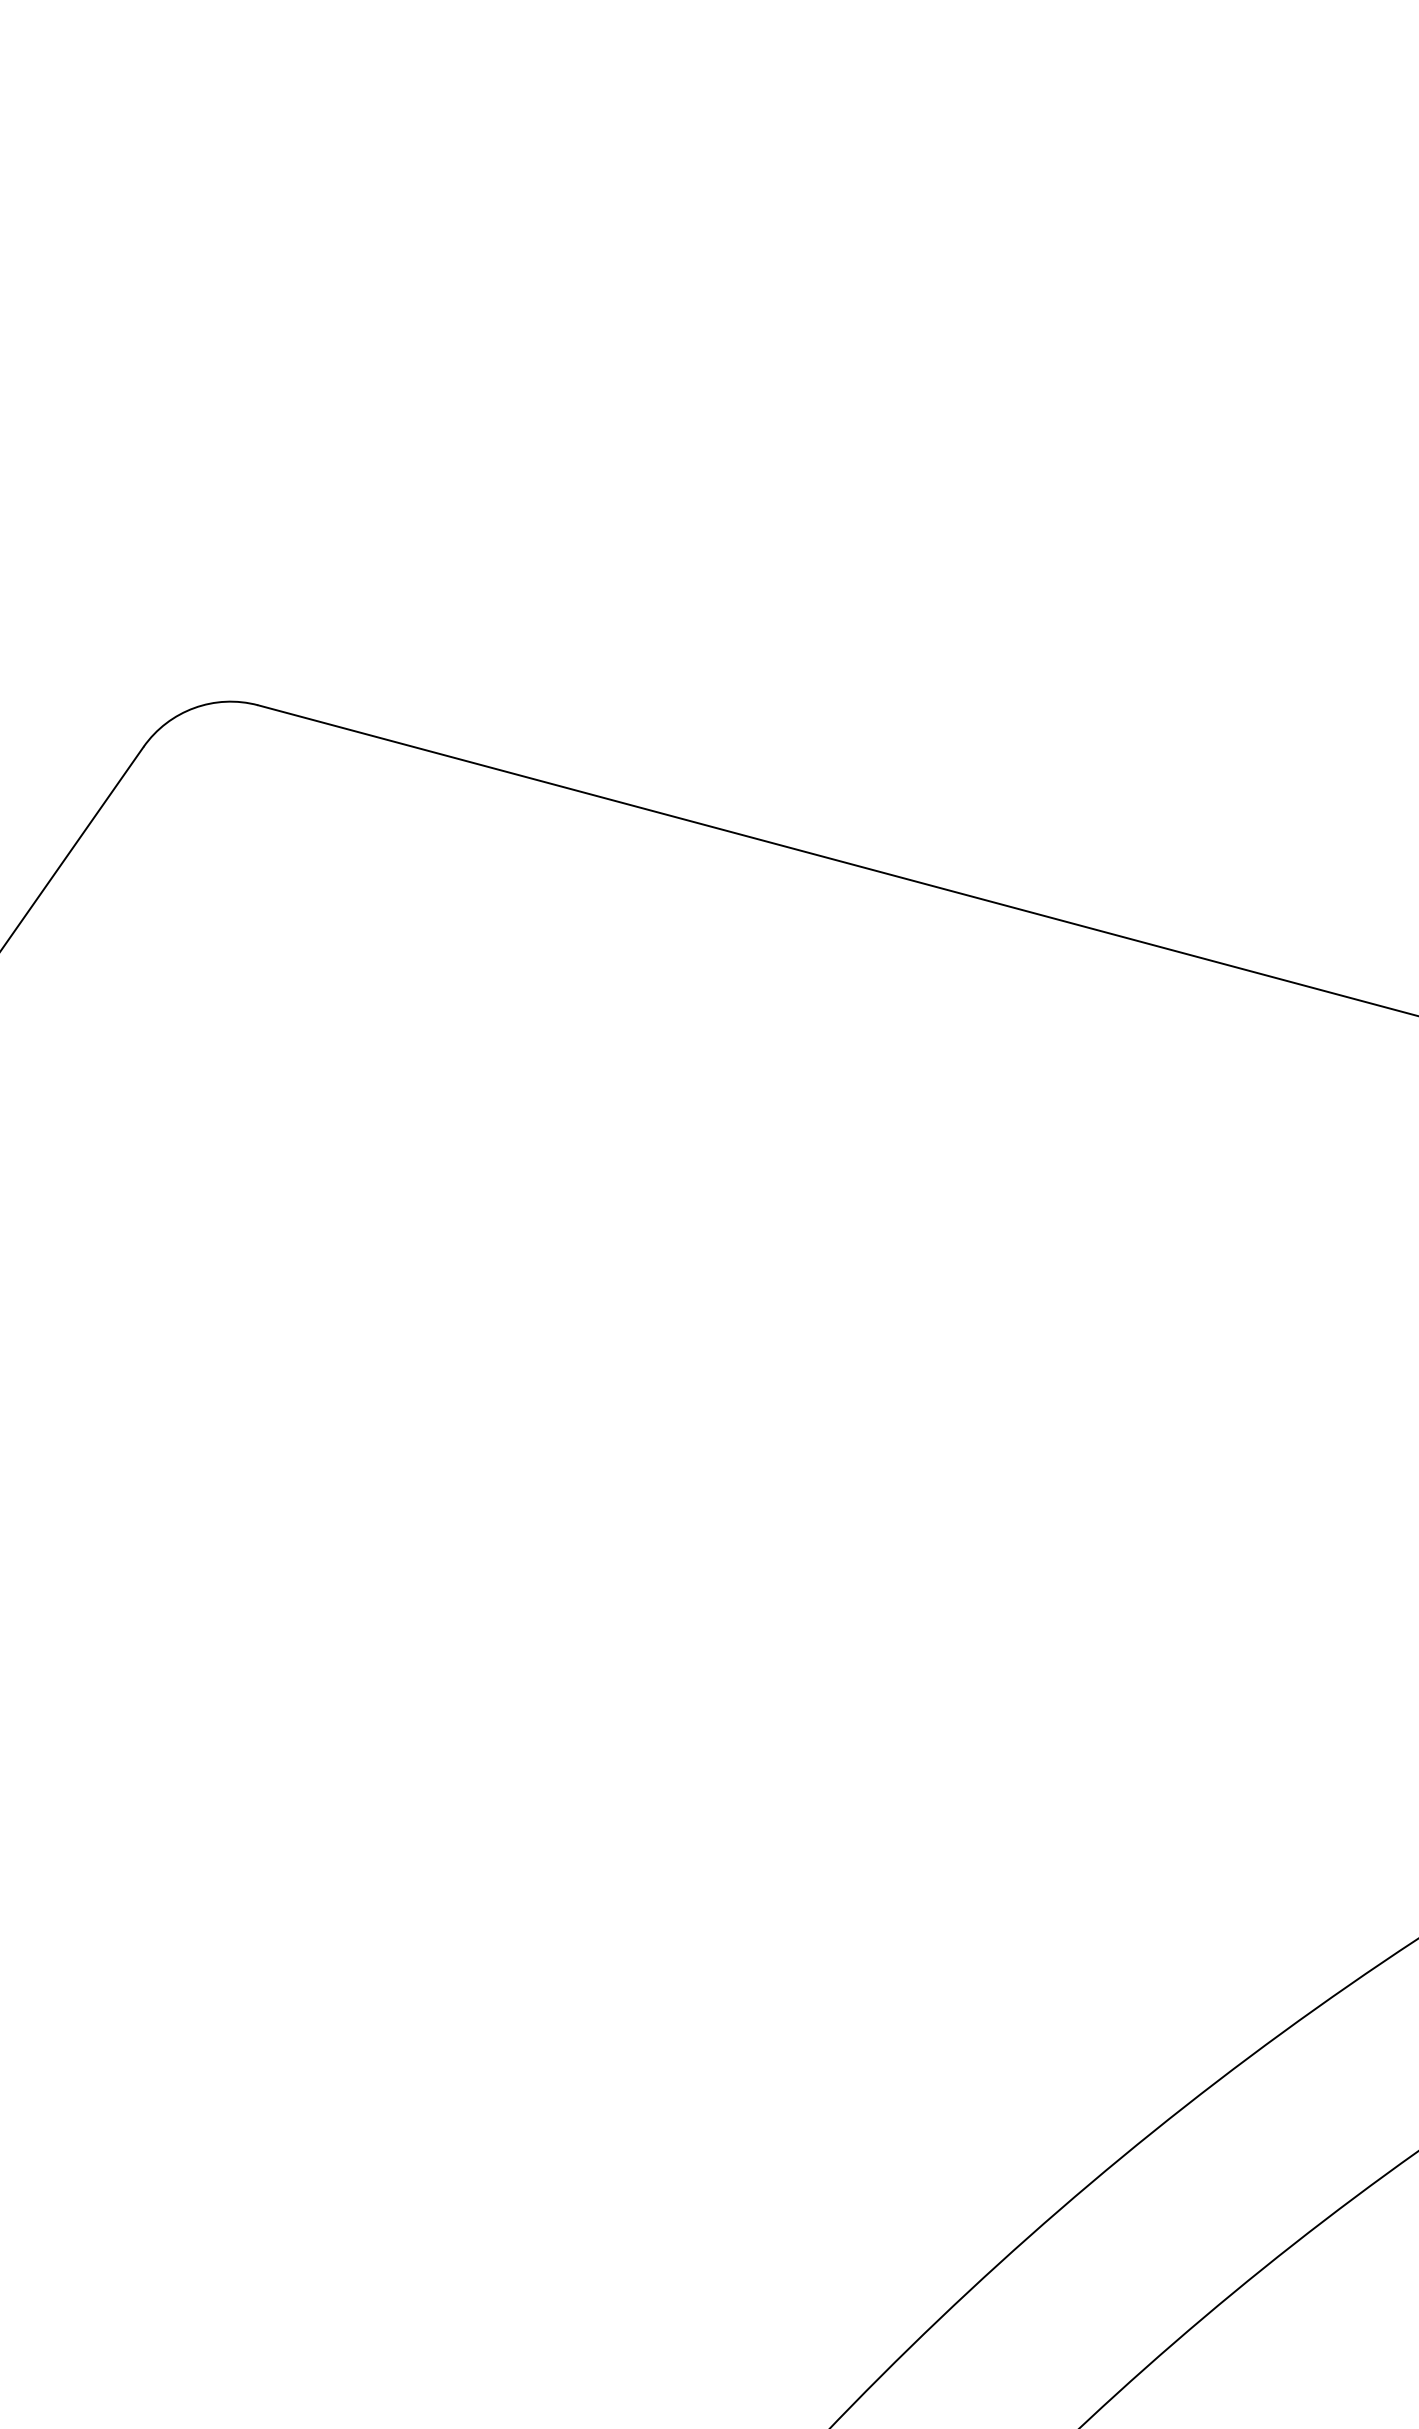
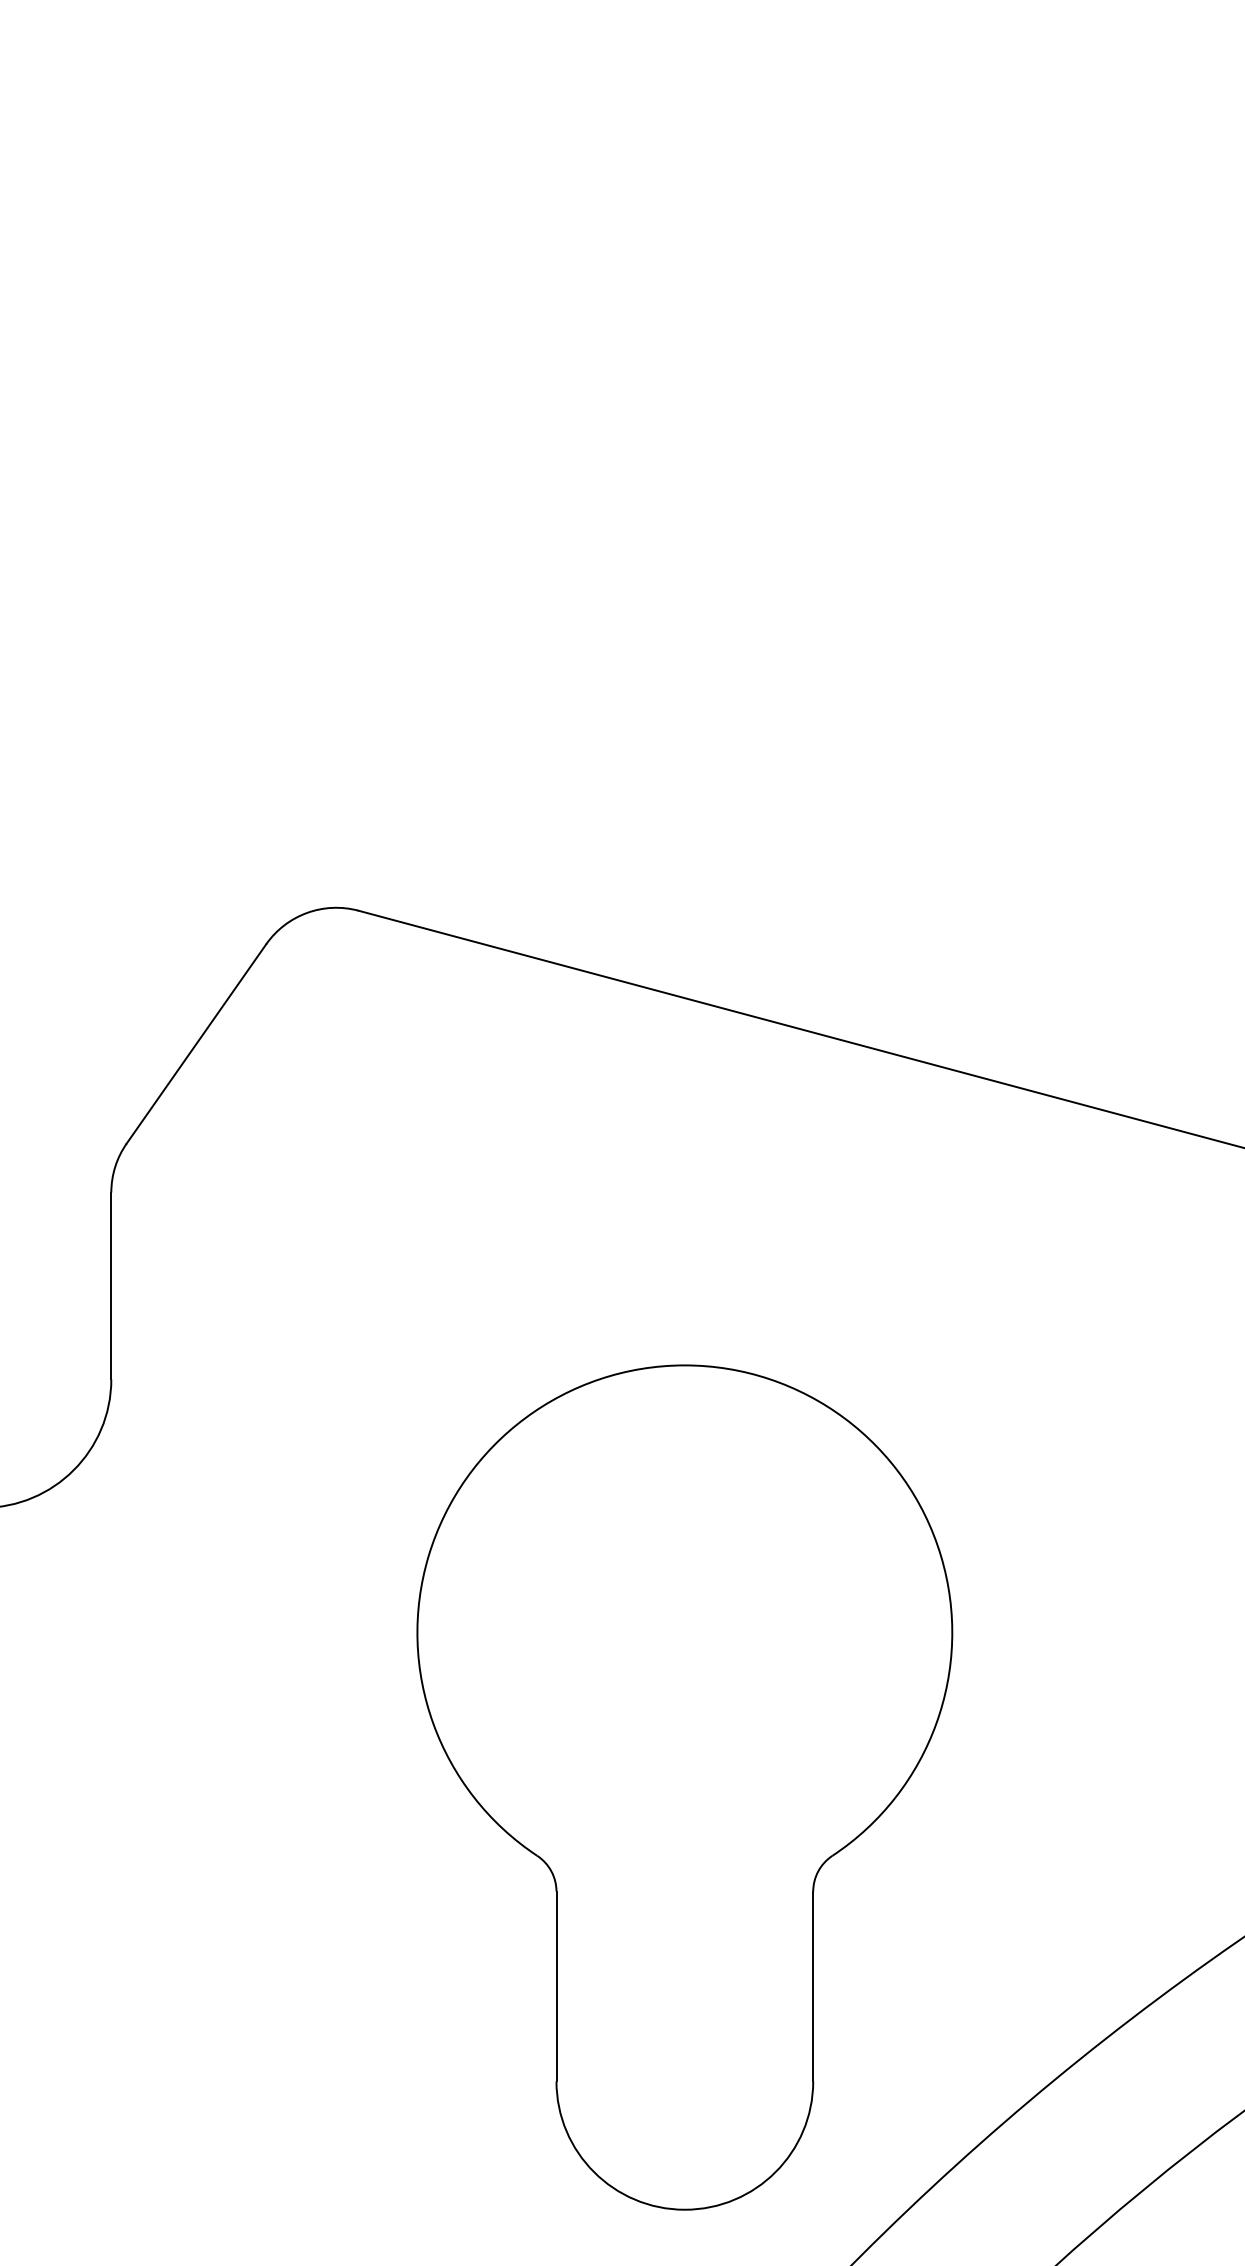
part: (662, 1793) -> (684, 1787), added

